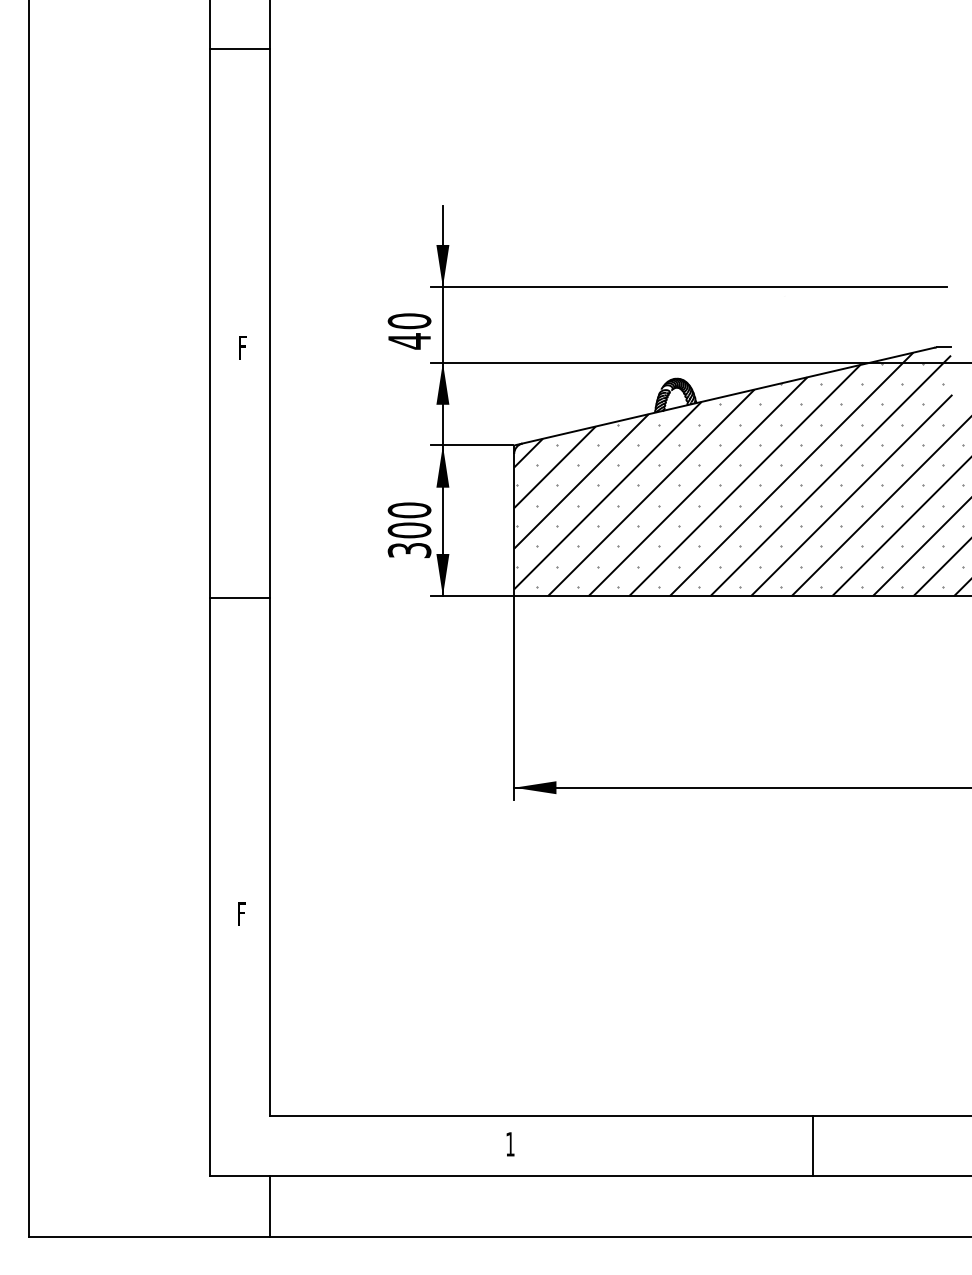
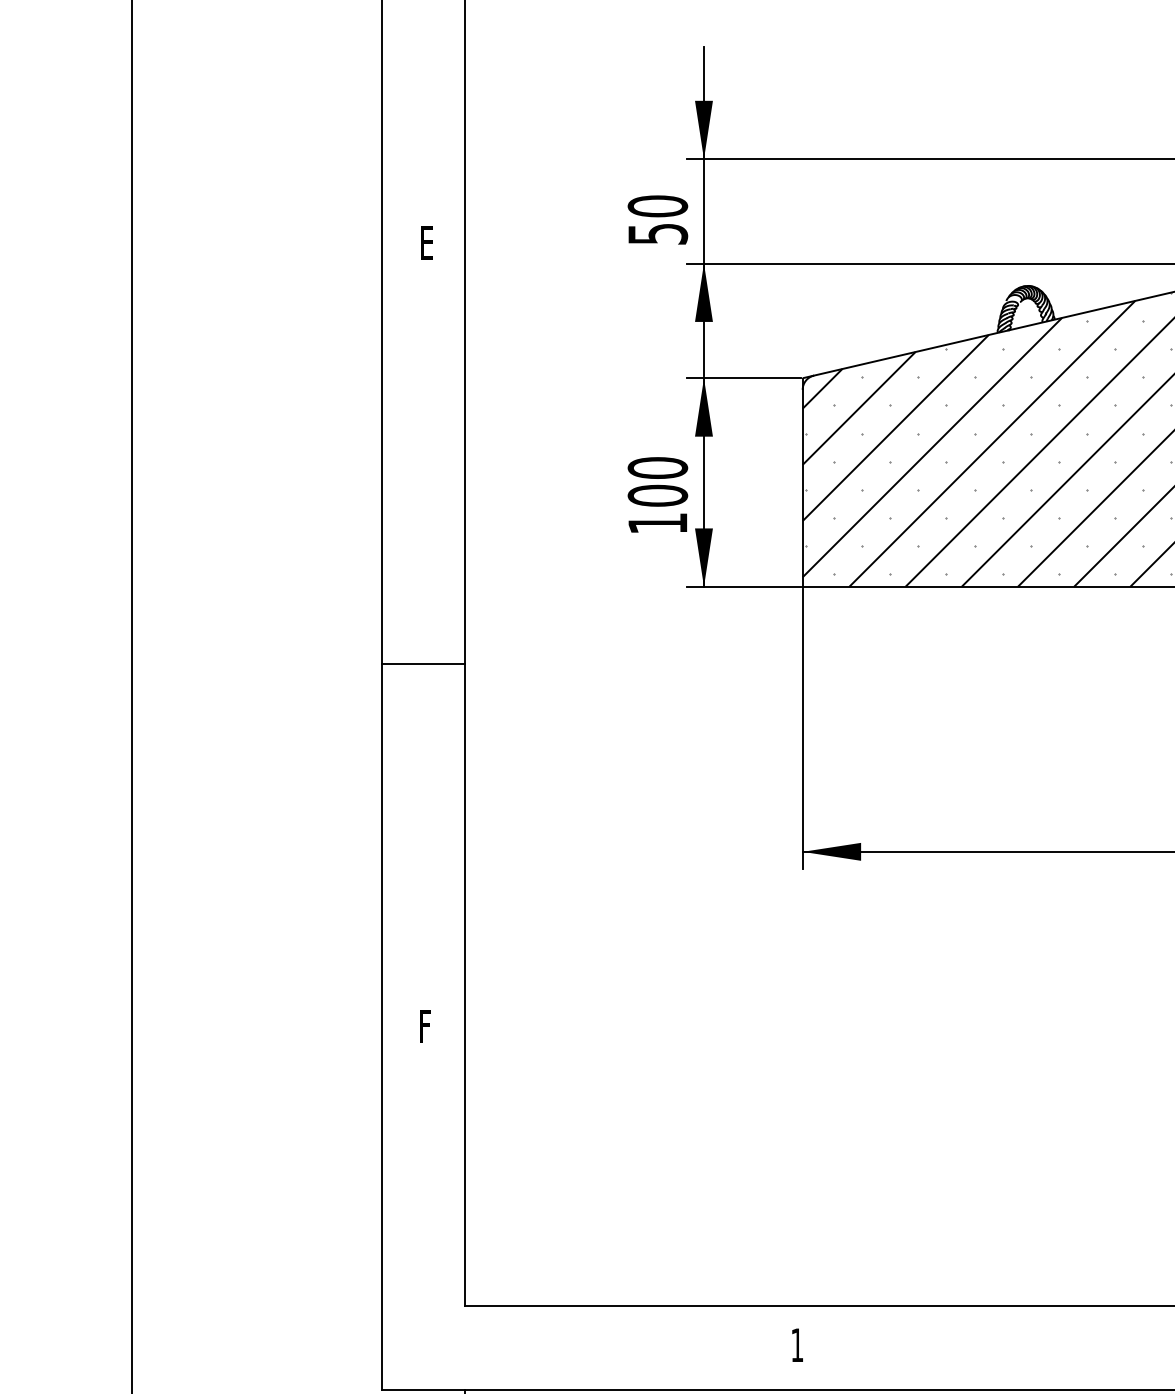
text: (409, 341) -> (657, 234), 40 -> 50
text: (243, 348) -> (428, 244), F -> E
text: (409, 550) -> (657, 523), 300 -> 100
line: (240, 597) -> (423, 663), moved

